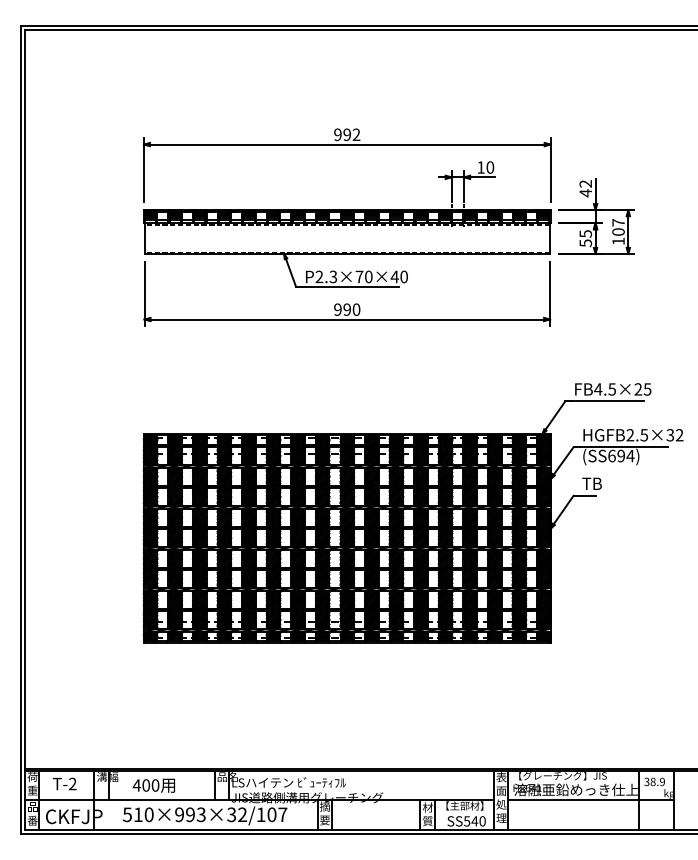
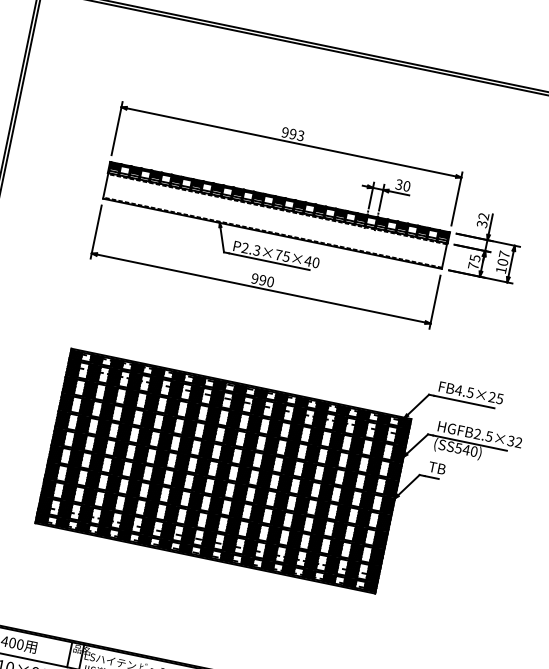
text: (356, 135) -> (300, 136), 992 -> 993
text: (480, 167) -> (398, 184), 10 -> 30
text: (585, 193) -> (481, 224), 42 -> 32
text: (585, 243) -> (473, 266), 55 -> 75
text: (368, 276) -> (286, 256), P2.3×70×40 -> P2.3×75×40
text: (621, 455) -> (466, 449), (SS694) -> (SS540)

